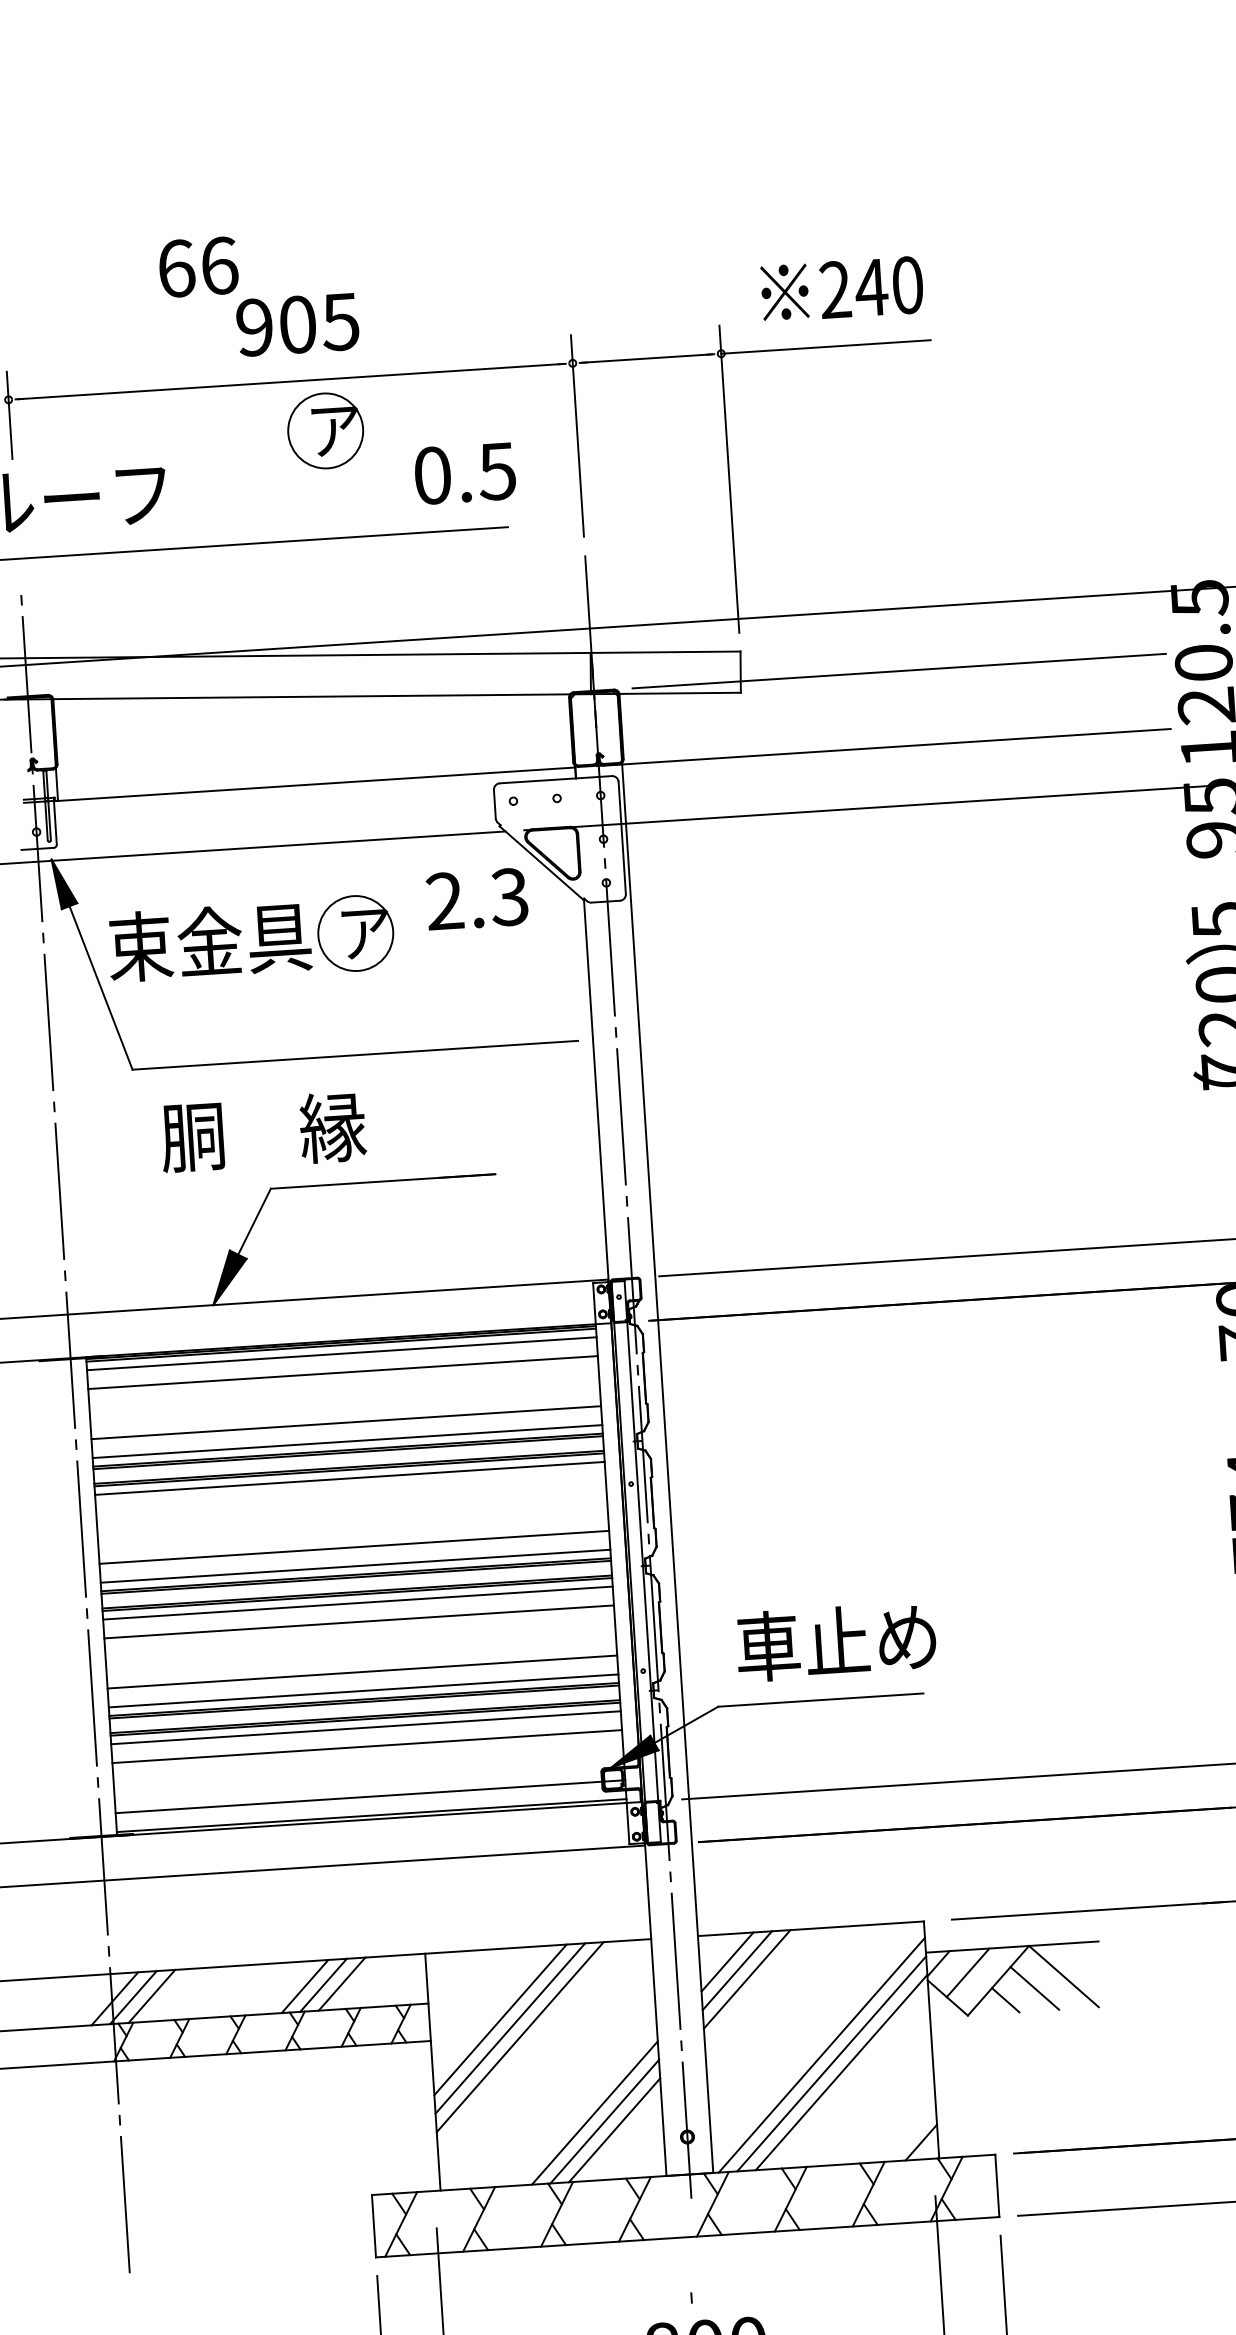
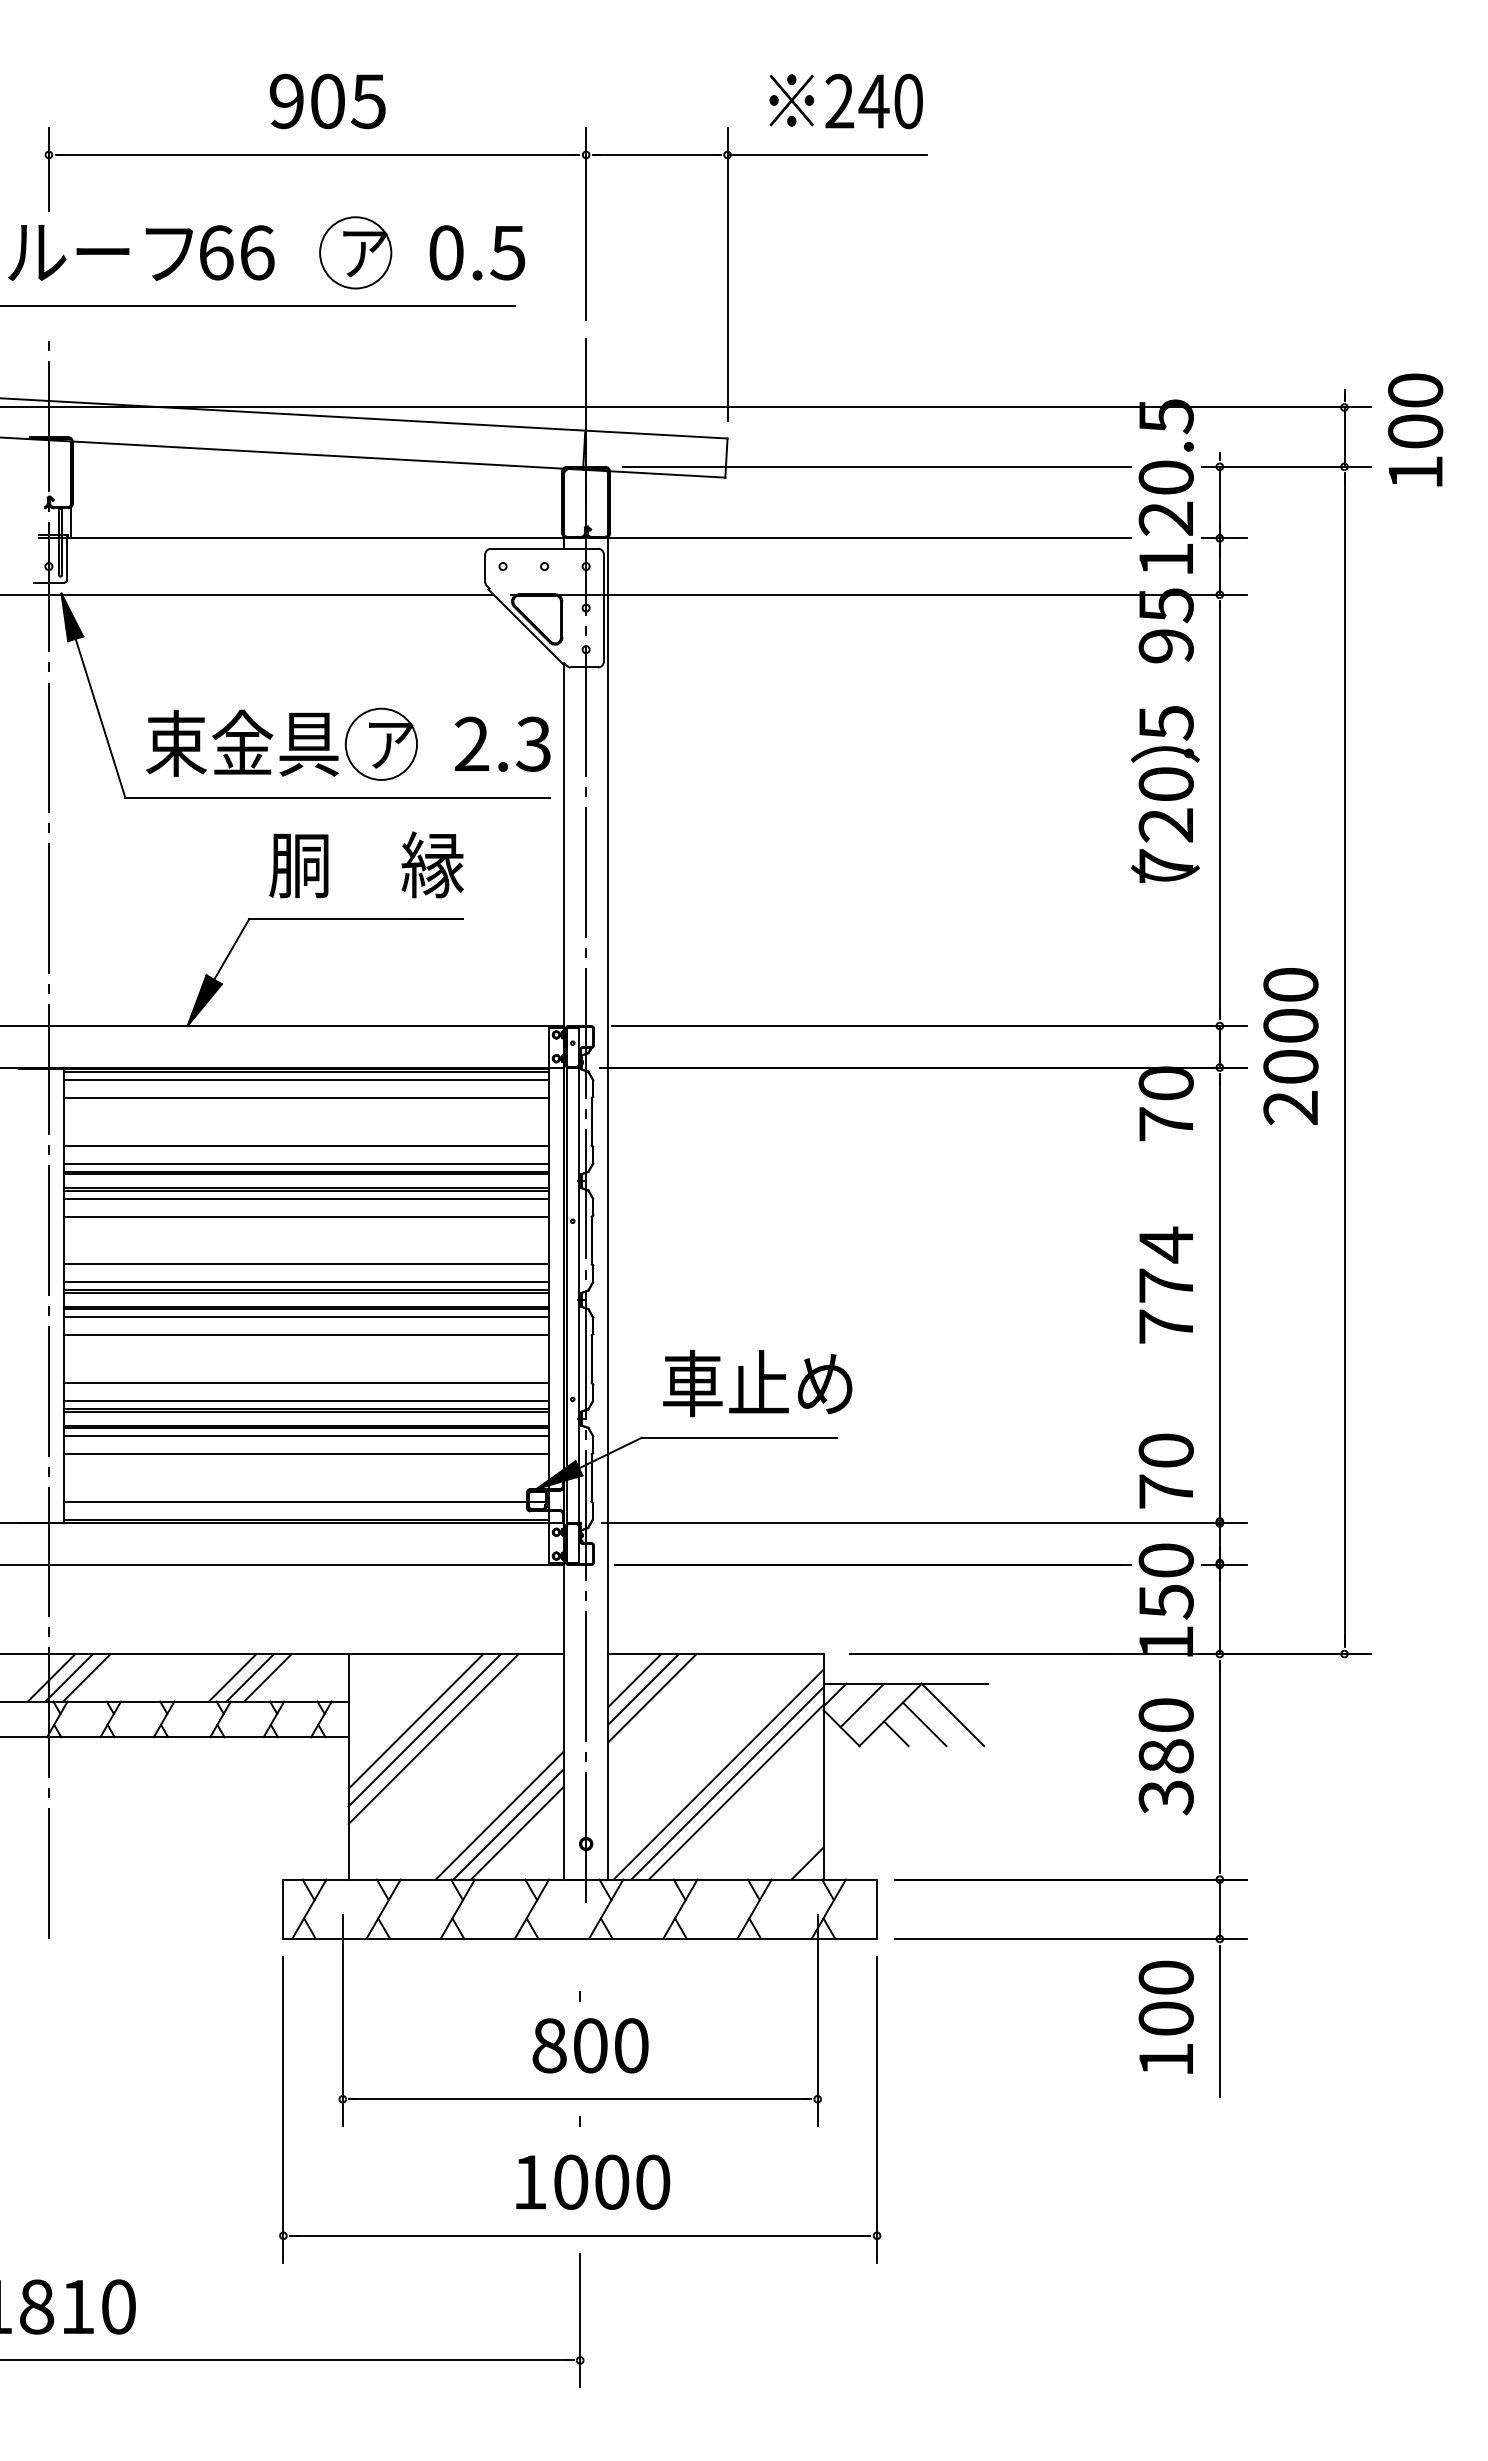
text: (198, 266) -> (237, 252), moved
part: (325, 430) -> (355, 252), moved
text: (476, 898) -> (502, 743), moved
part: (259, 938) -> (289, 743), moved
text: (263, 1131) -> (366, 864), moved
line: (351, 1497) -> (306, 1216), added

